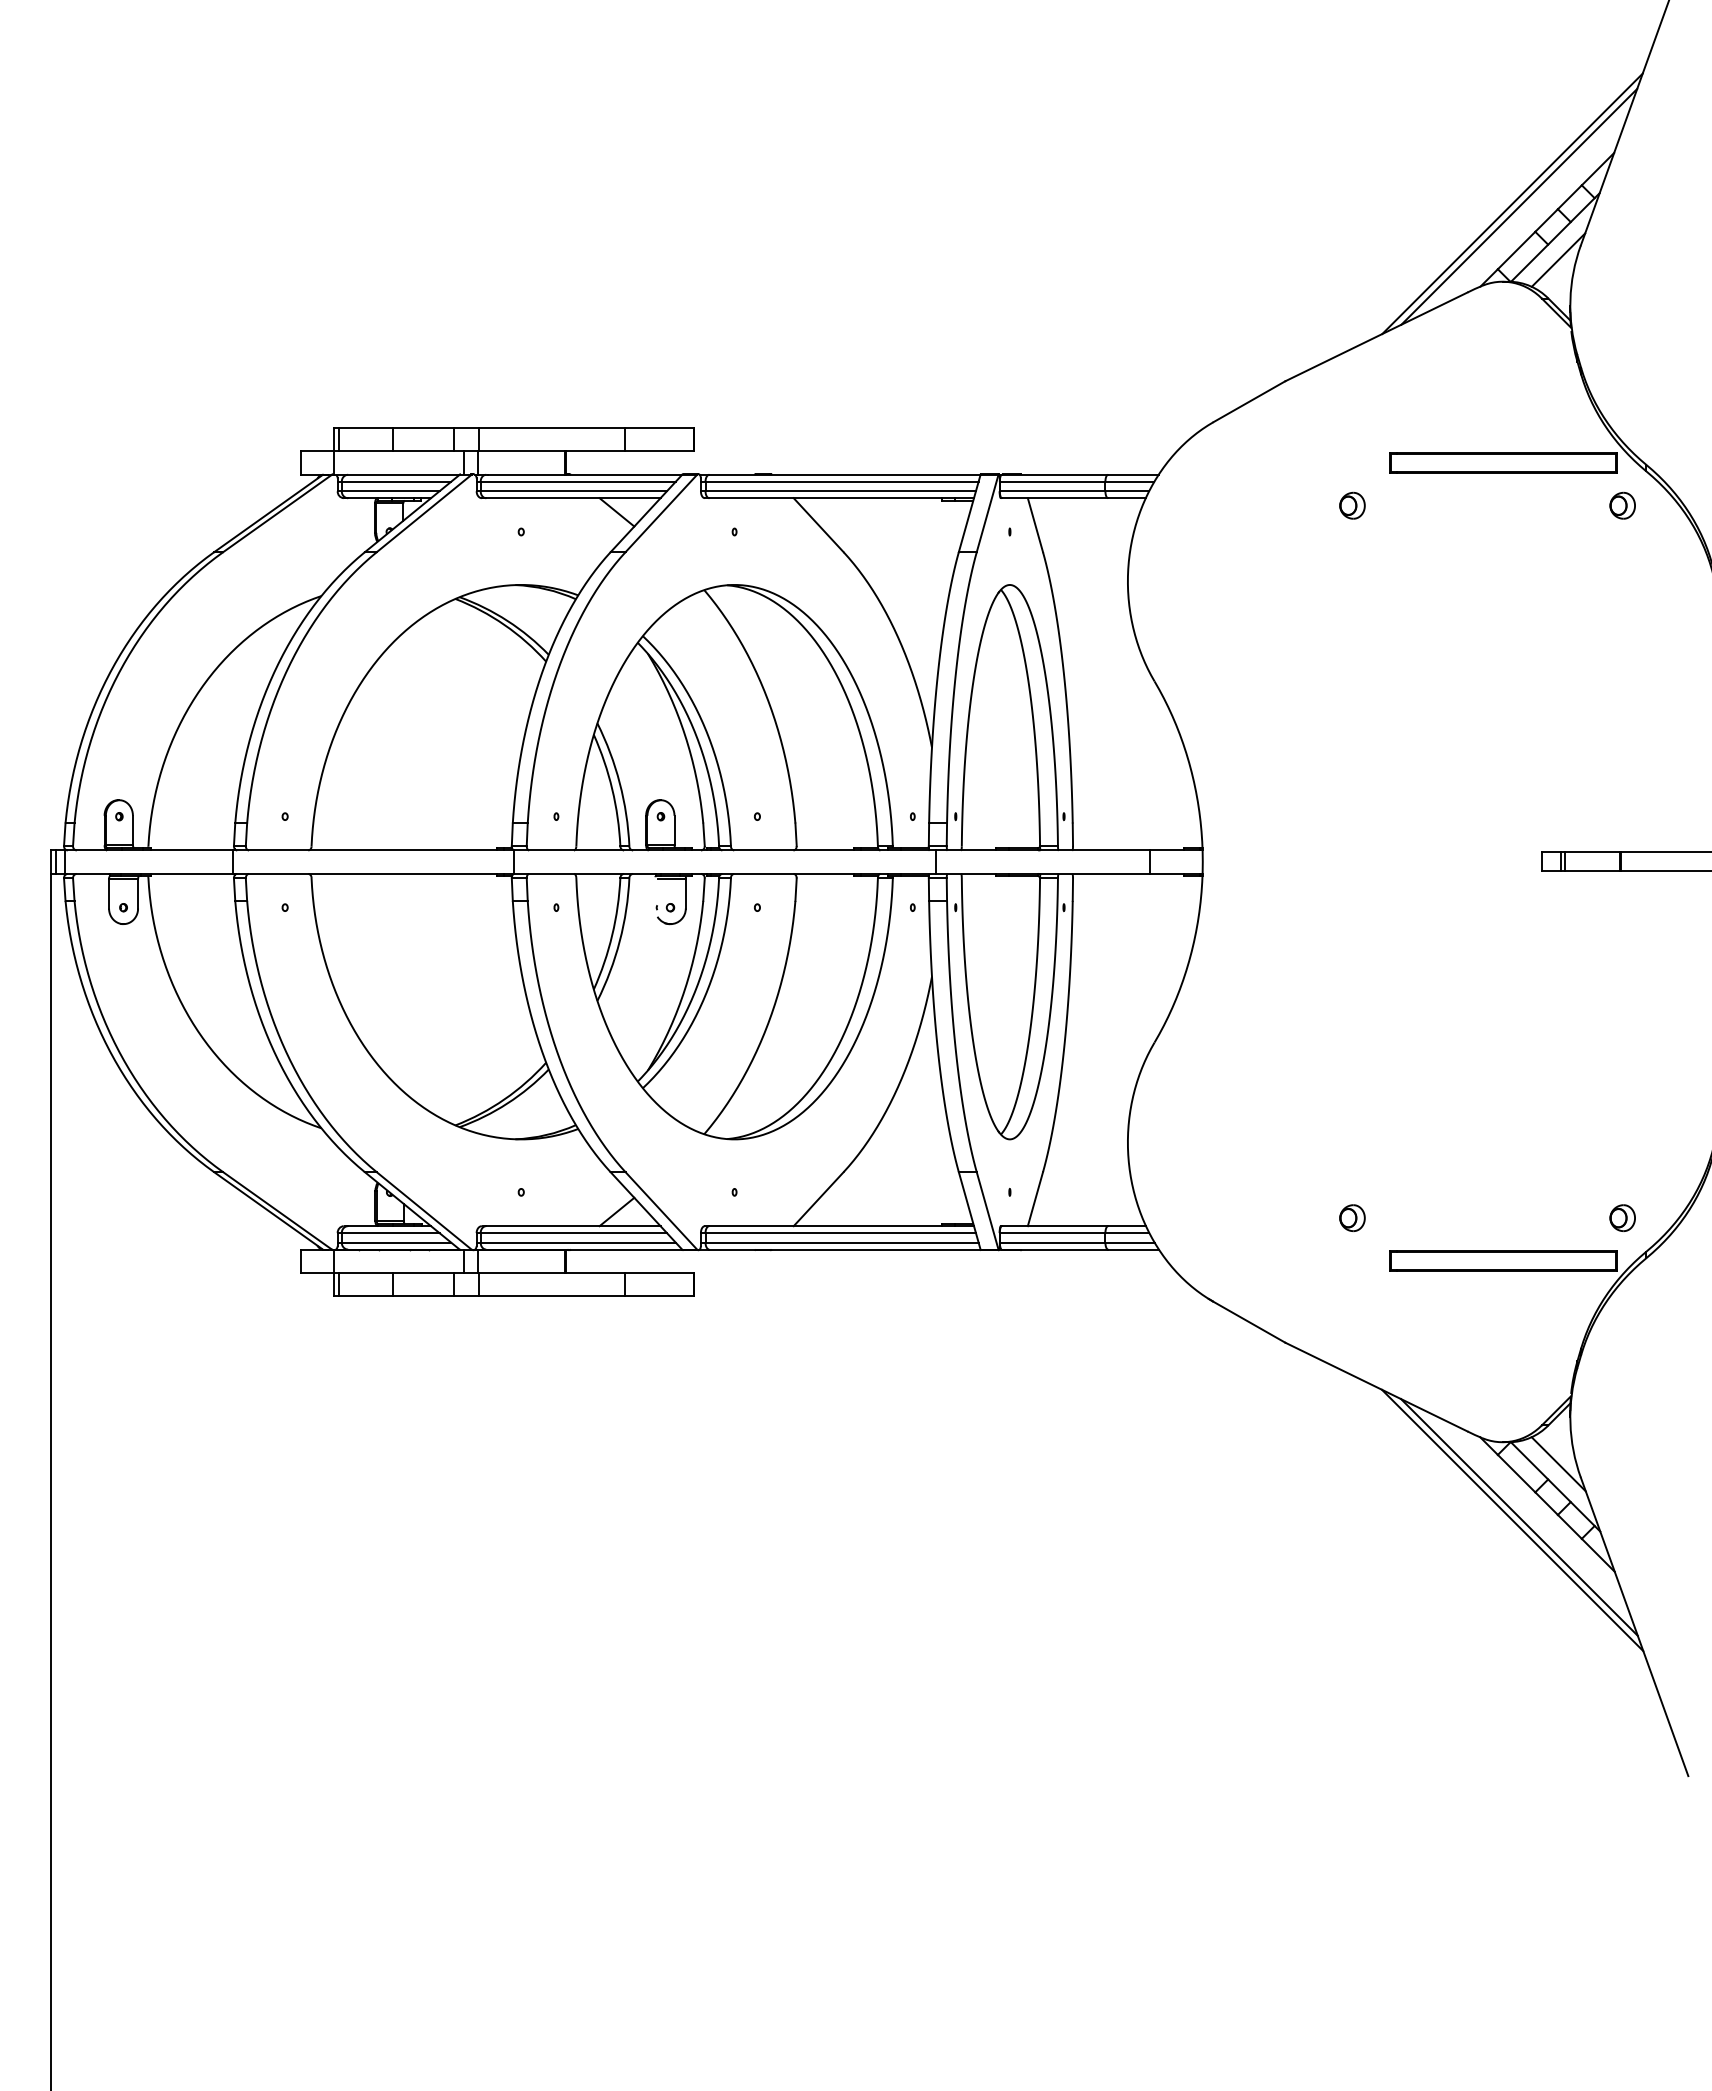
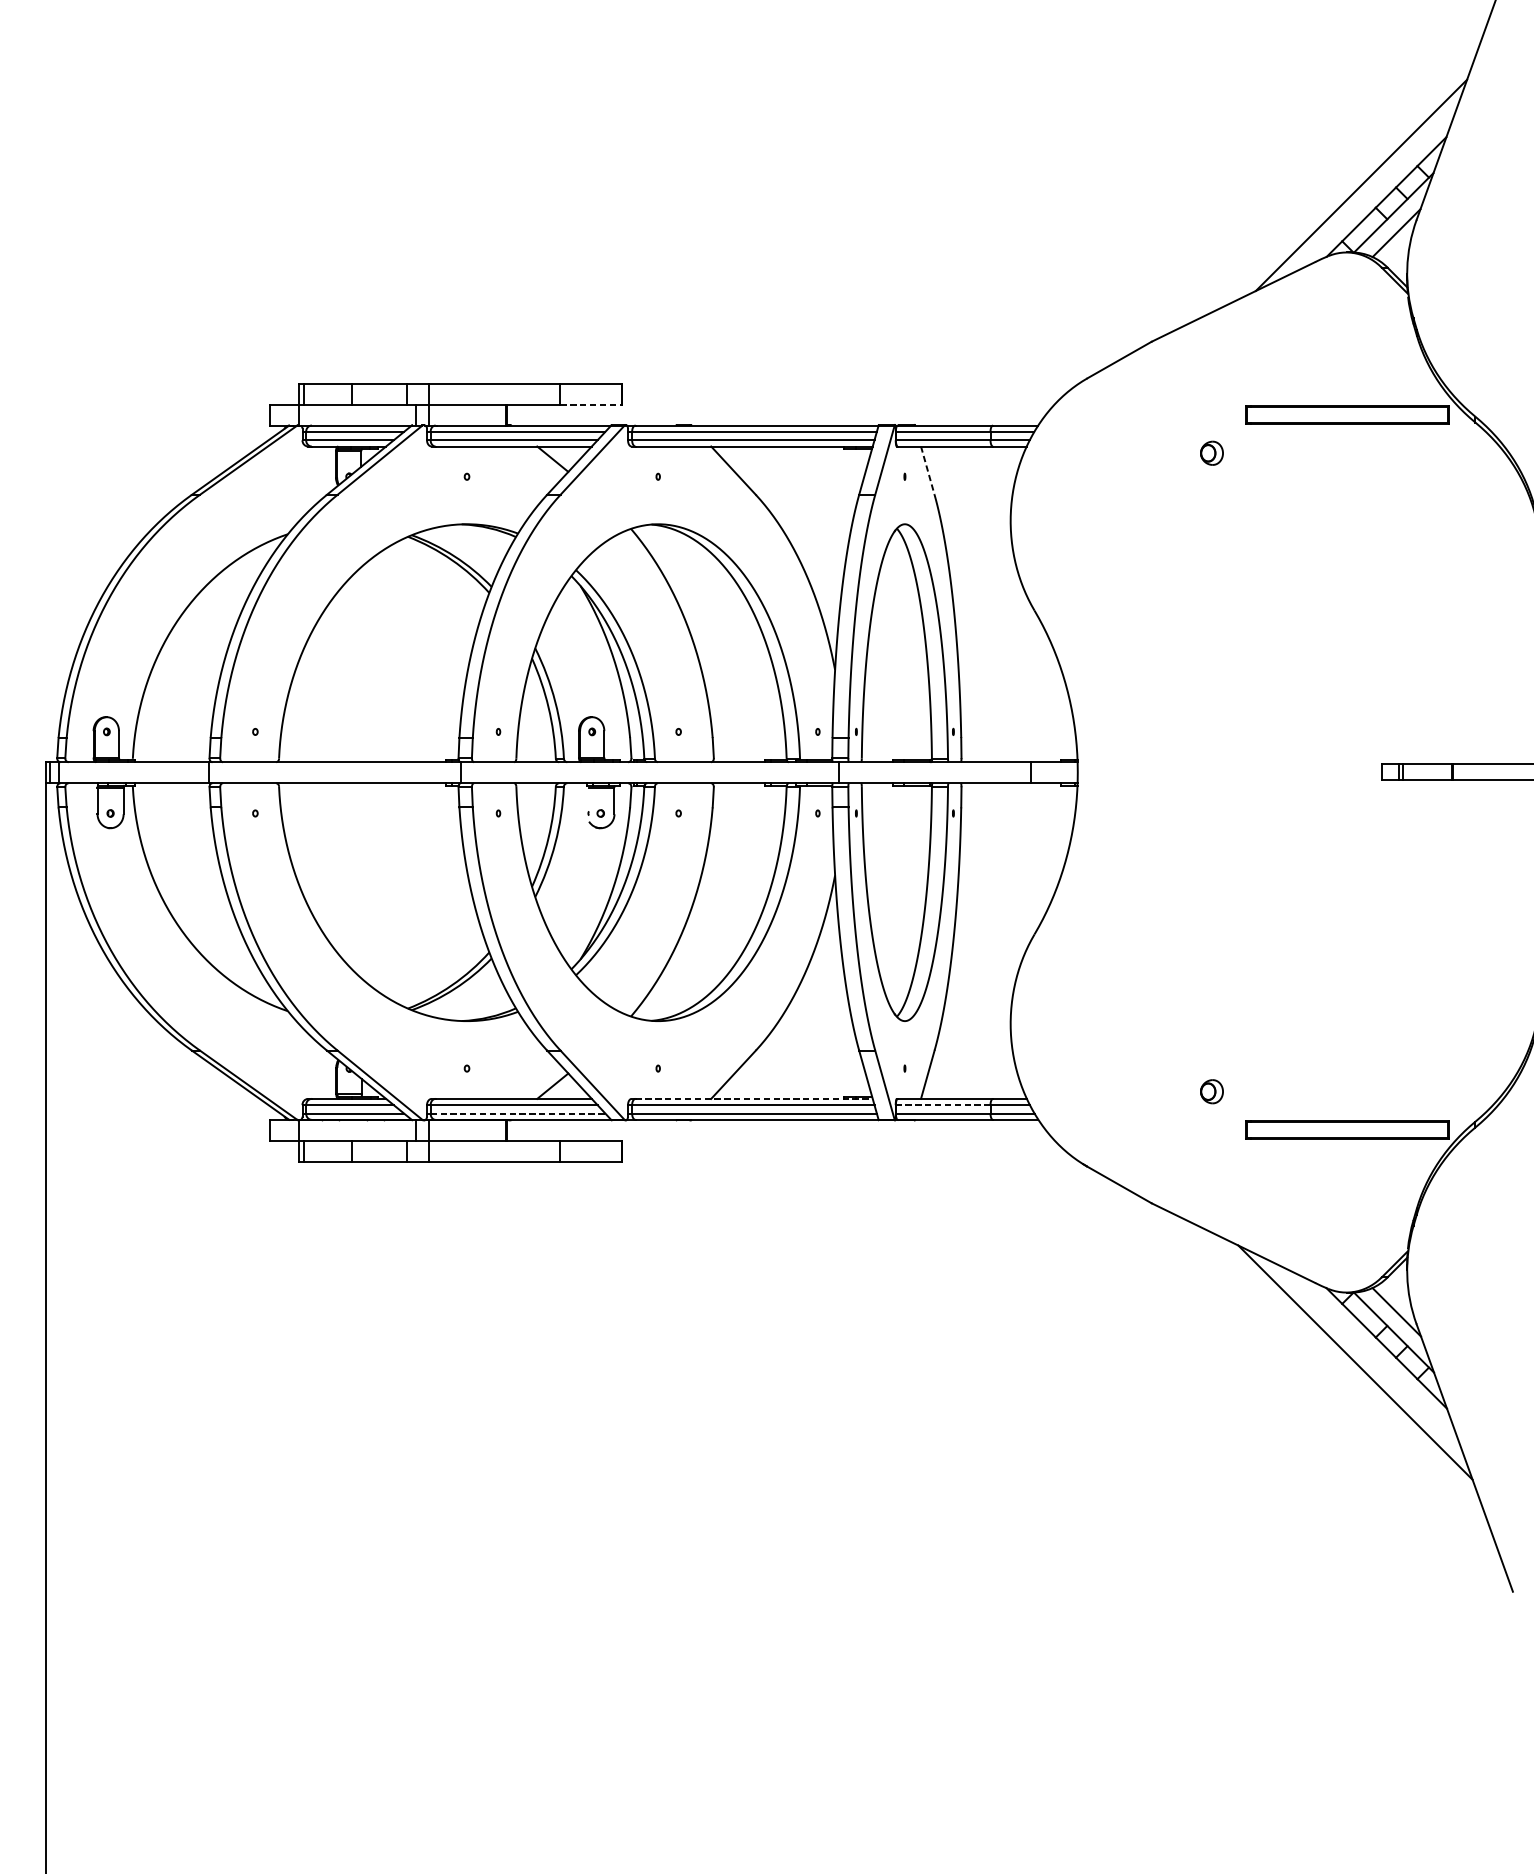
line: (1512, 203) -> (1355, 182), removed
line: (660, 451) -> (591, 404), solid -> dashed
part: (1622, 505) -> (1453, 453), removed
line: (1035, 525) -> (927, 470), solid -> dashed
part: (1622, 1217) -> (1453, 1091), removed
line: (842, 1226) -> (754, 1099), solid -> dashed
line: (1052, 1233) -> (943, 1105), solid -> dashed
line: (578, 1242) -> (518, 1113), solid -> dashed
line: (1519, 1517) -> (1361, 1360), removed

